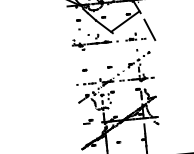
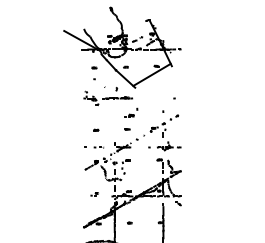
line: (149, 29) -> (180, 87), removed
part: (131, 36) -> (131, 112), moved
part: (88, 122) -> (94, 194), size x0.6

